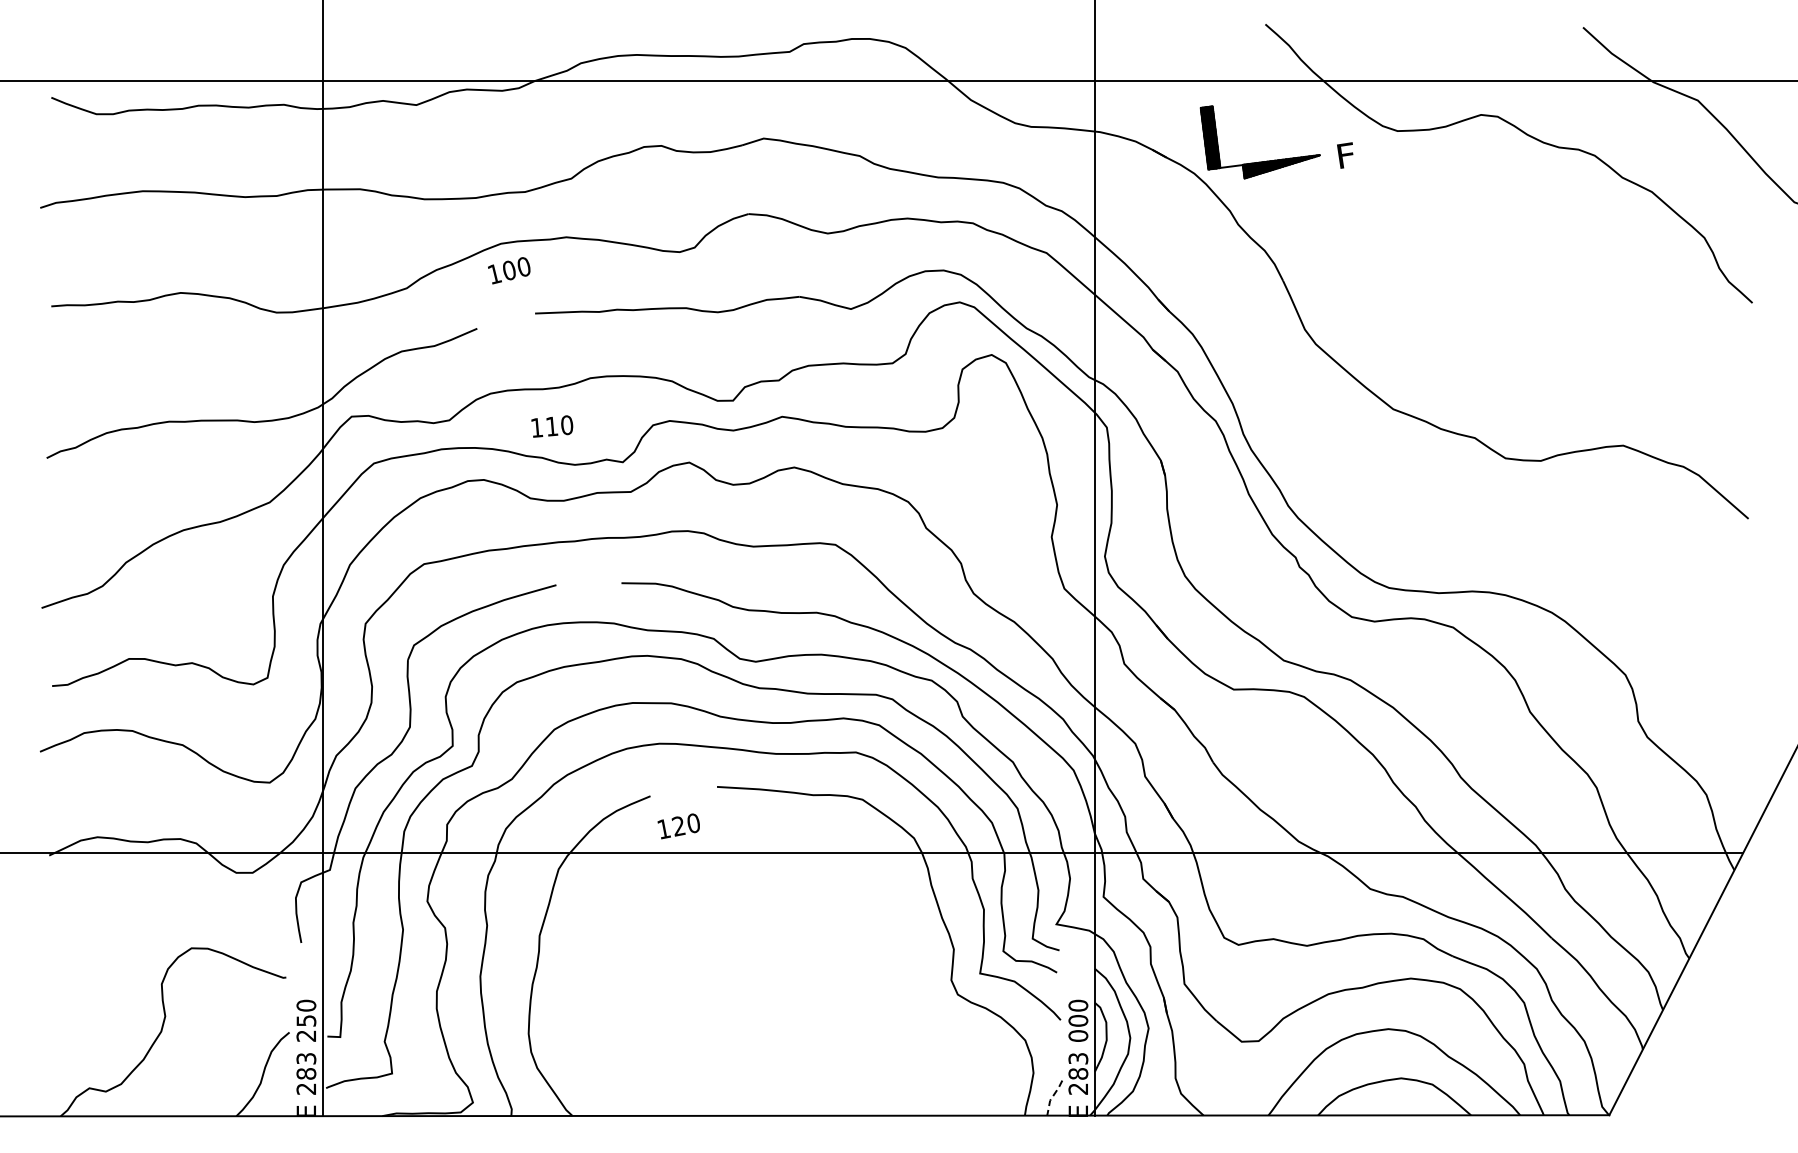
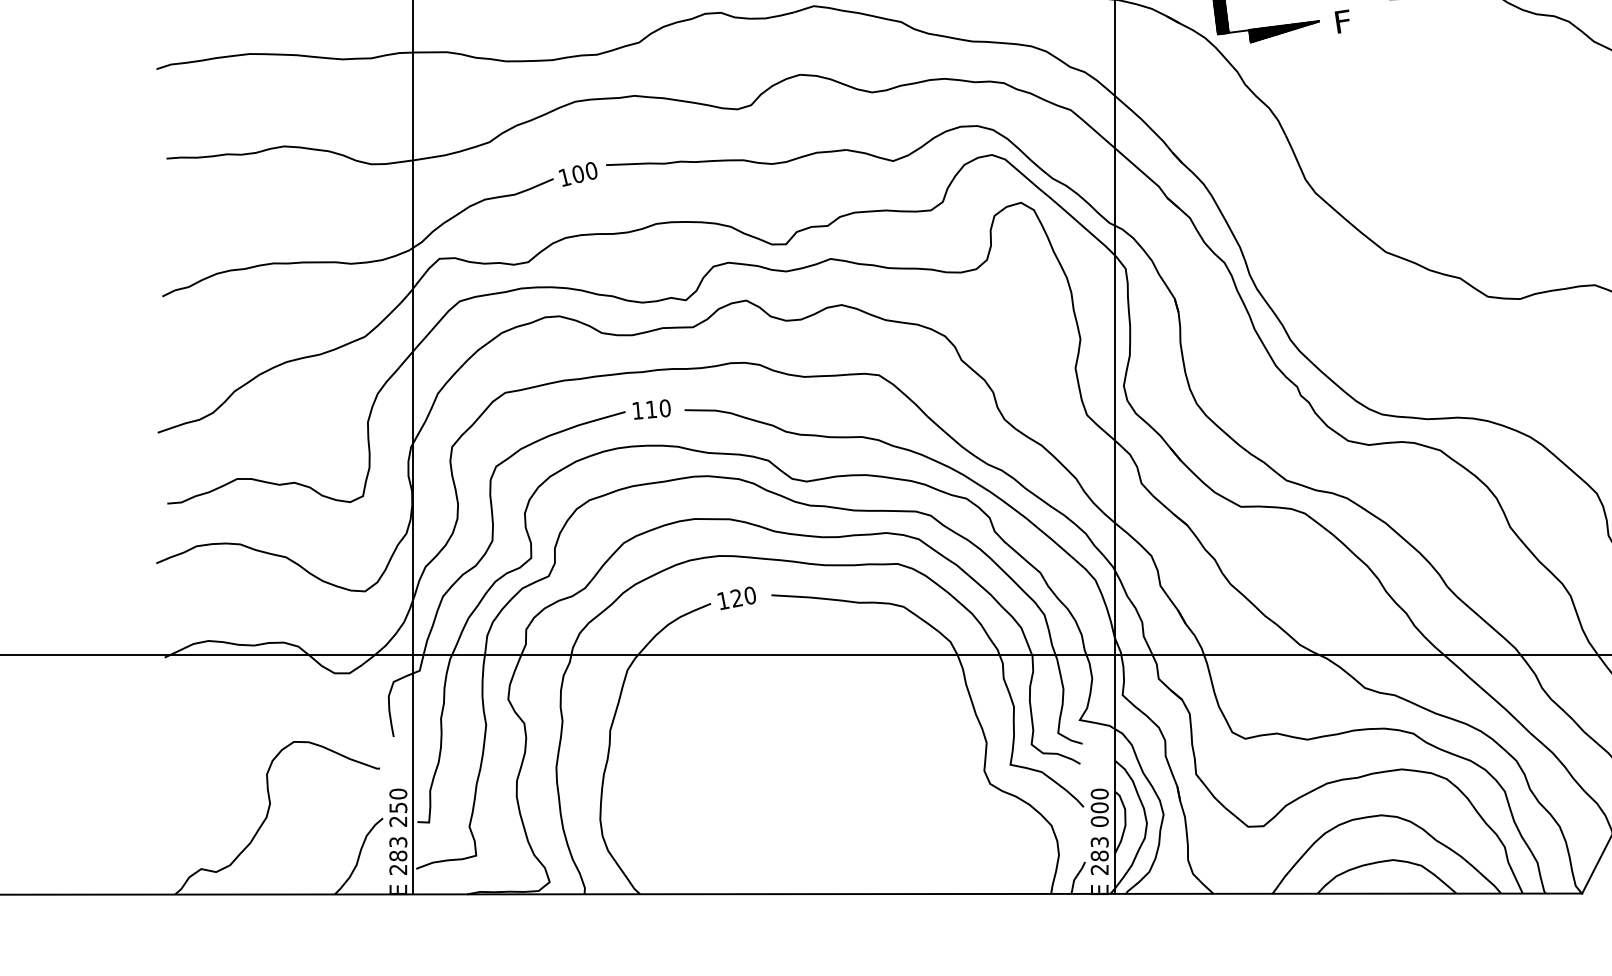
text: (509, 270) -> (578, 174), moved
text: (552, 426) -> (651, 409), moved
text: (678, 826) -> (736, 598), moved
line: (1052, 1097) -> (1076, 877), dashed -> solid

